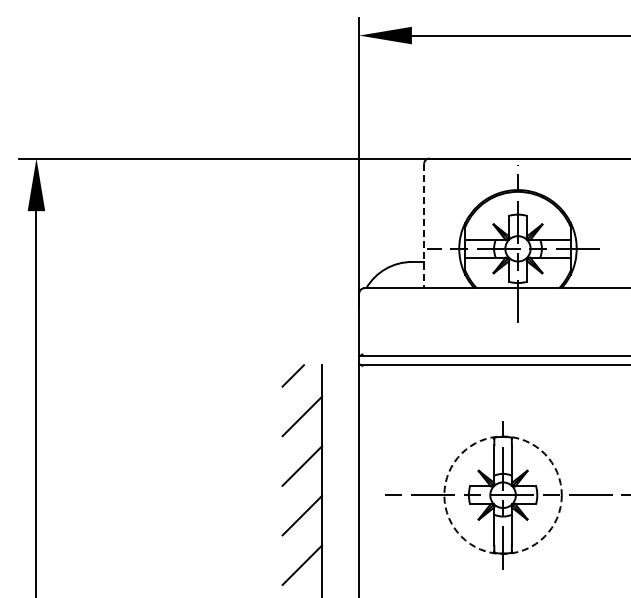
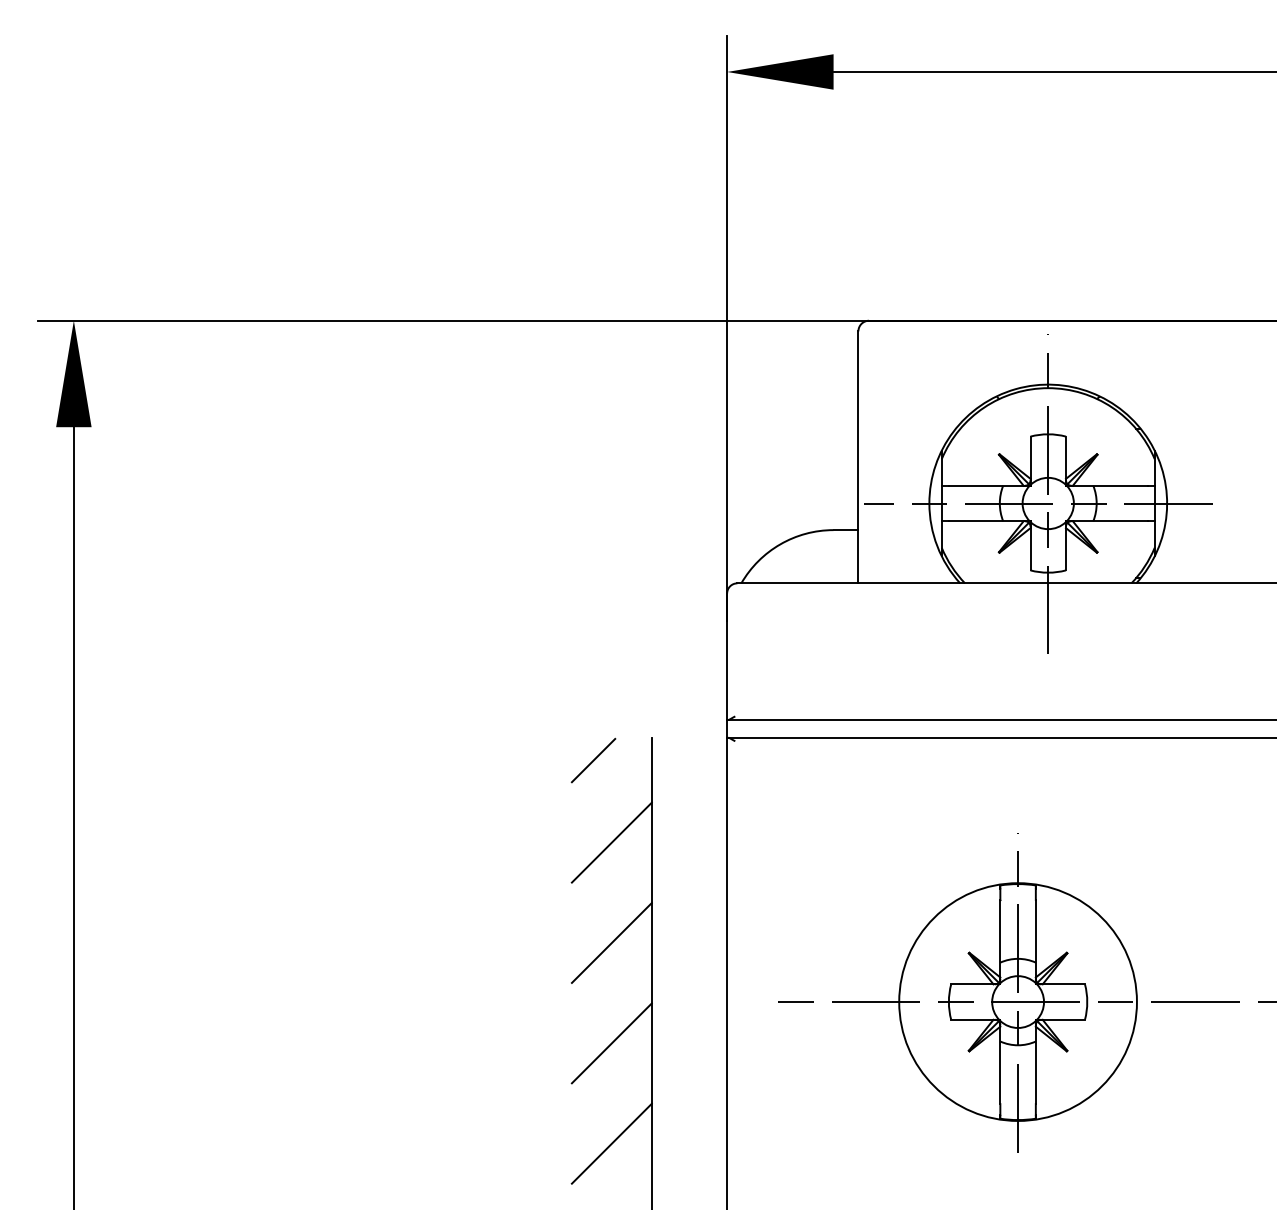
line: (424, 226) -> (859, 458), dashed -> solid
circle: (502, 494) -> (1016, 1000), dashed -> solid

